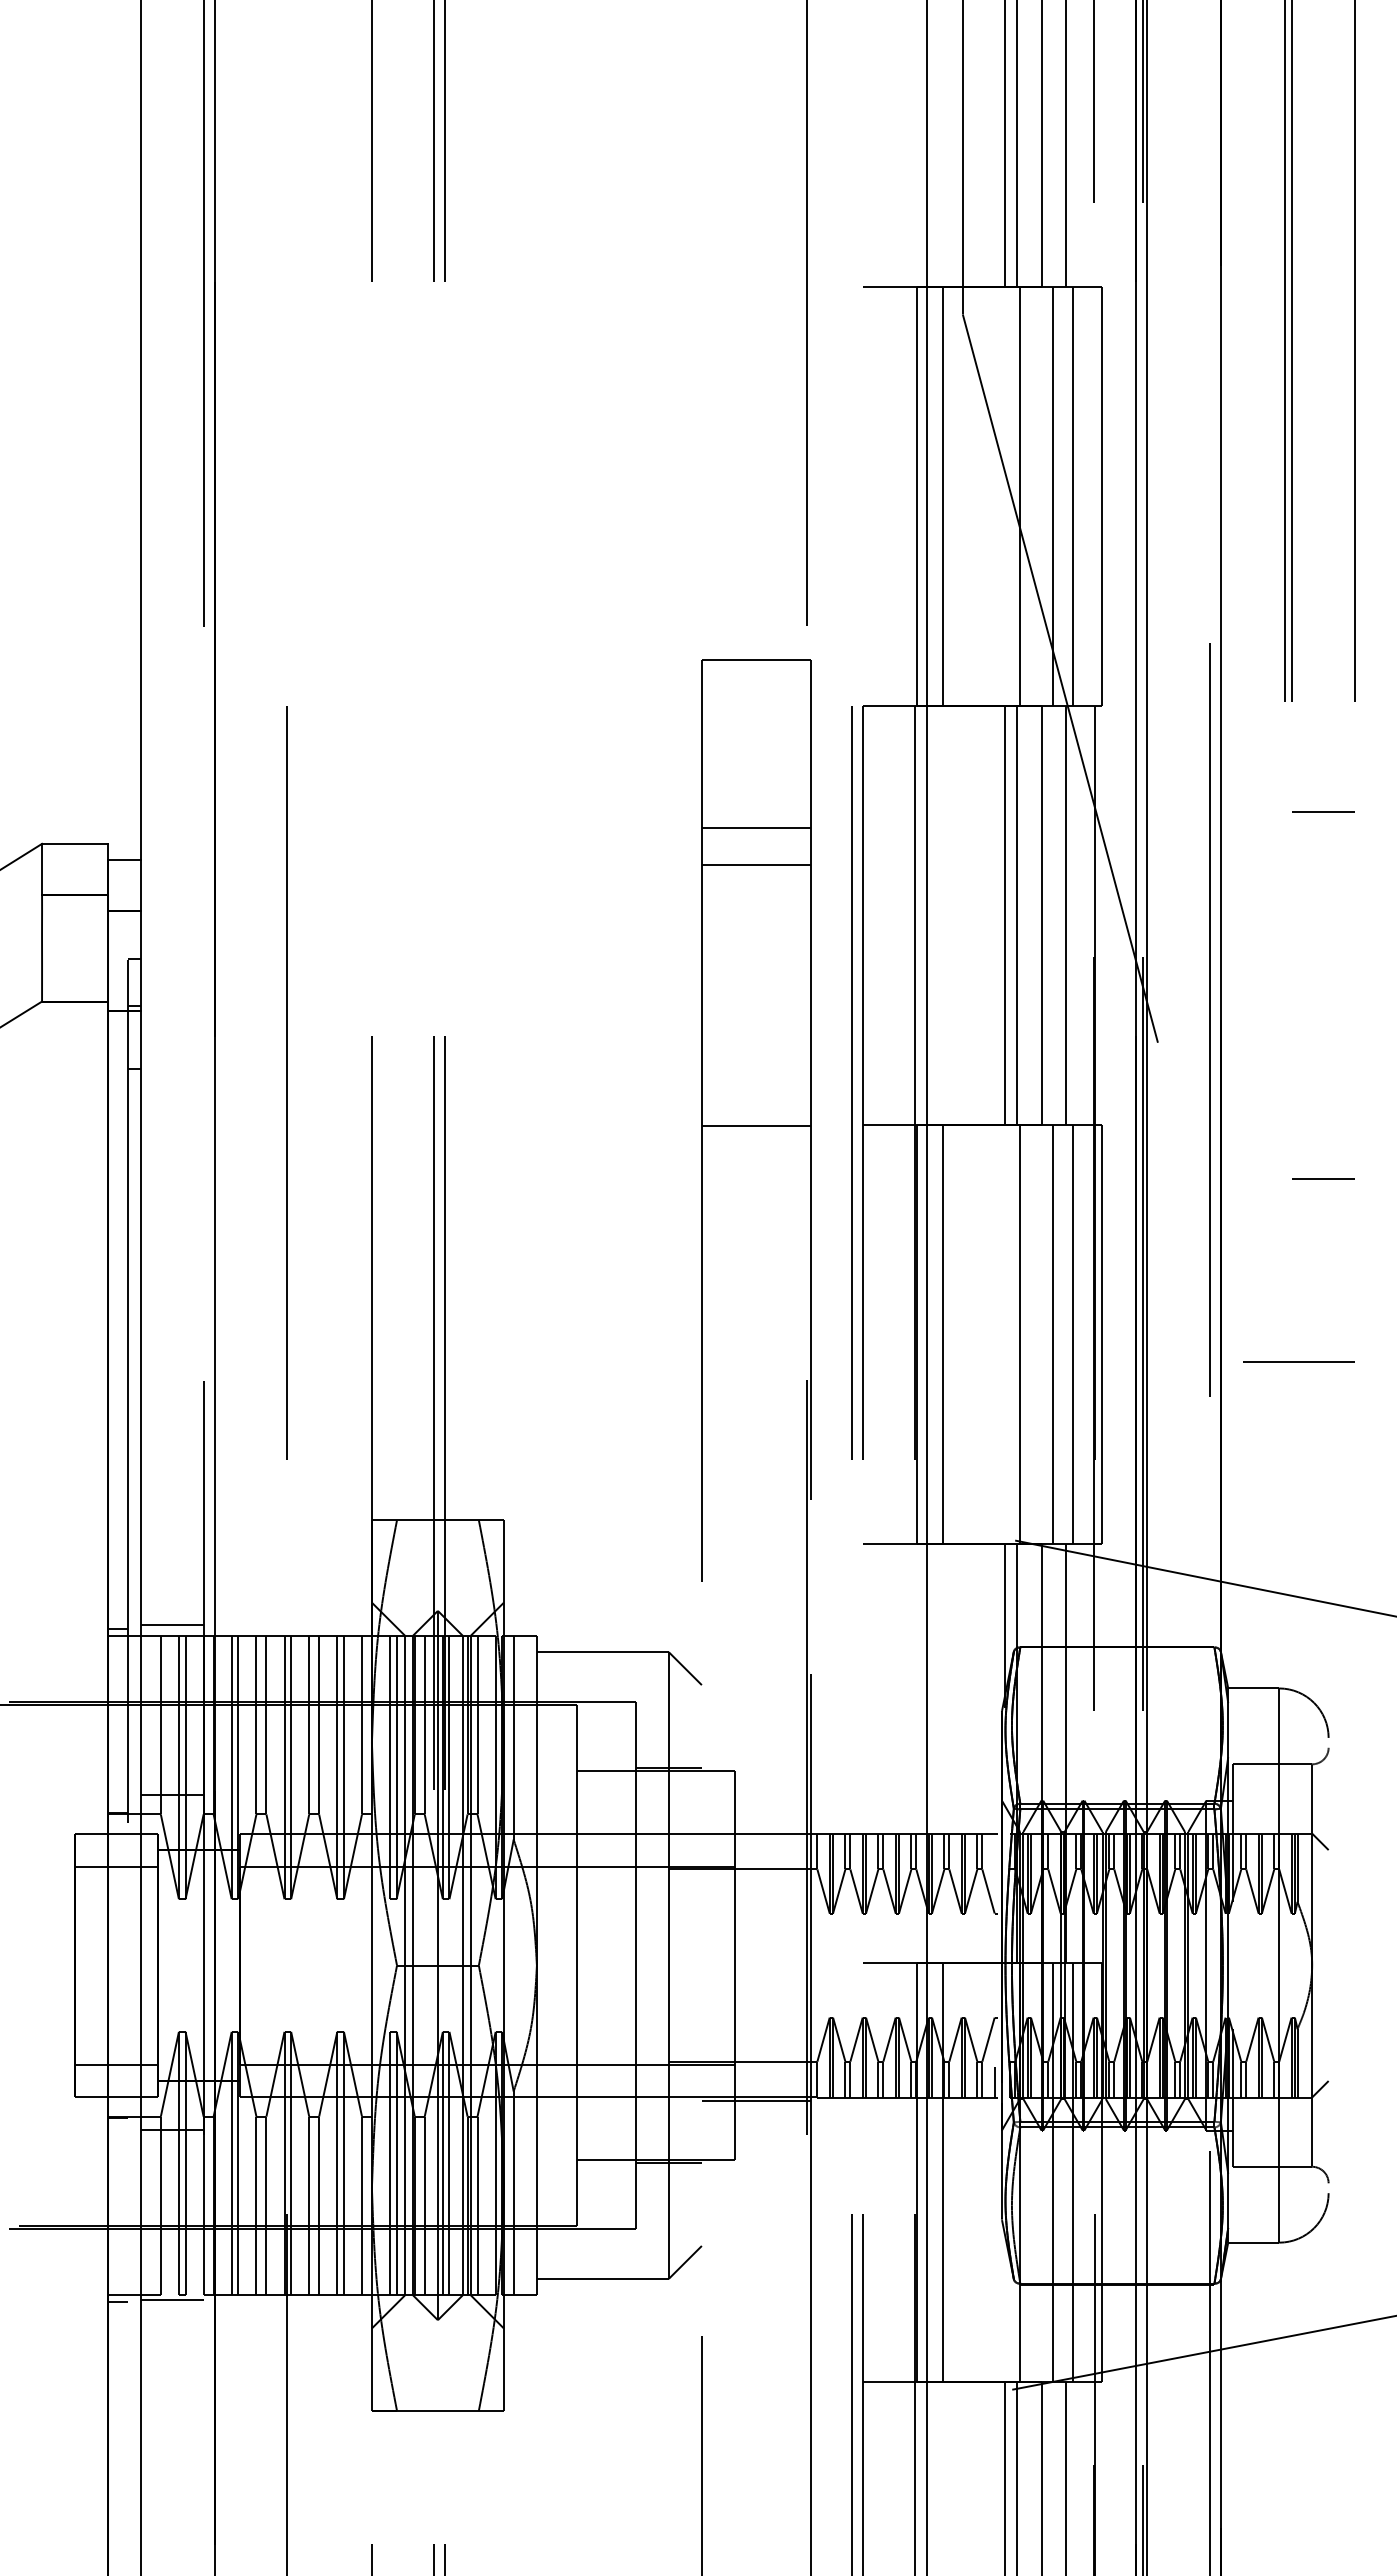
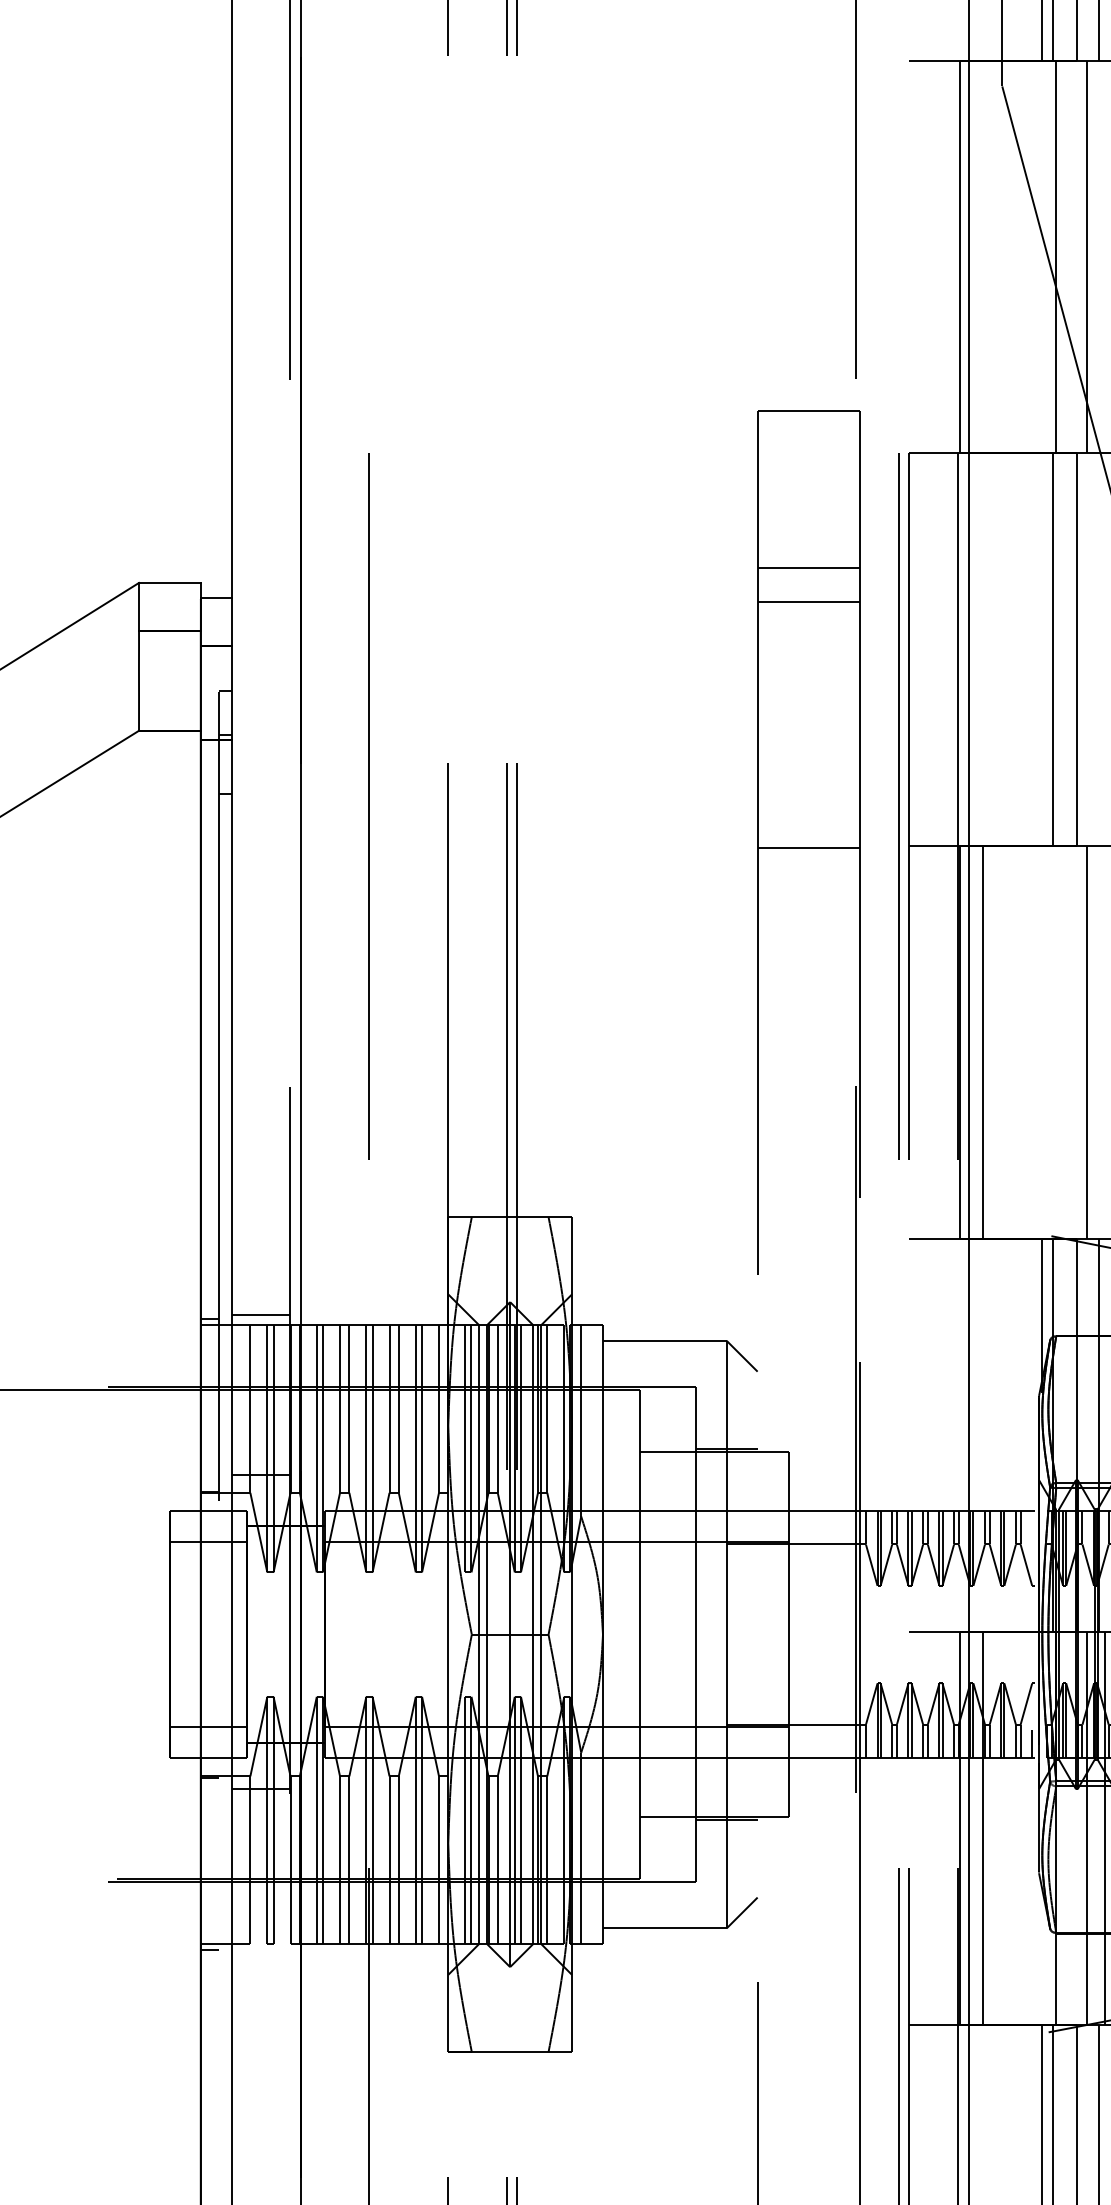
line: (942, 495) -> (983, 256), removed
line: (1072, 495) -> (1105, 256), removed
line: (1004, 914) -> (1041, 649), removed
line: (1066, 914) -> (1099, 649), removed
line: (1020, 1333) -> (1056, 1042), removed
line: (1072, 1333) -> (1105, 1042), removed
line: (755, 2101) -> (807, 1762), removed
line: (172, 2300) -> (261, 1948), removed

